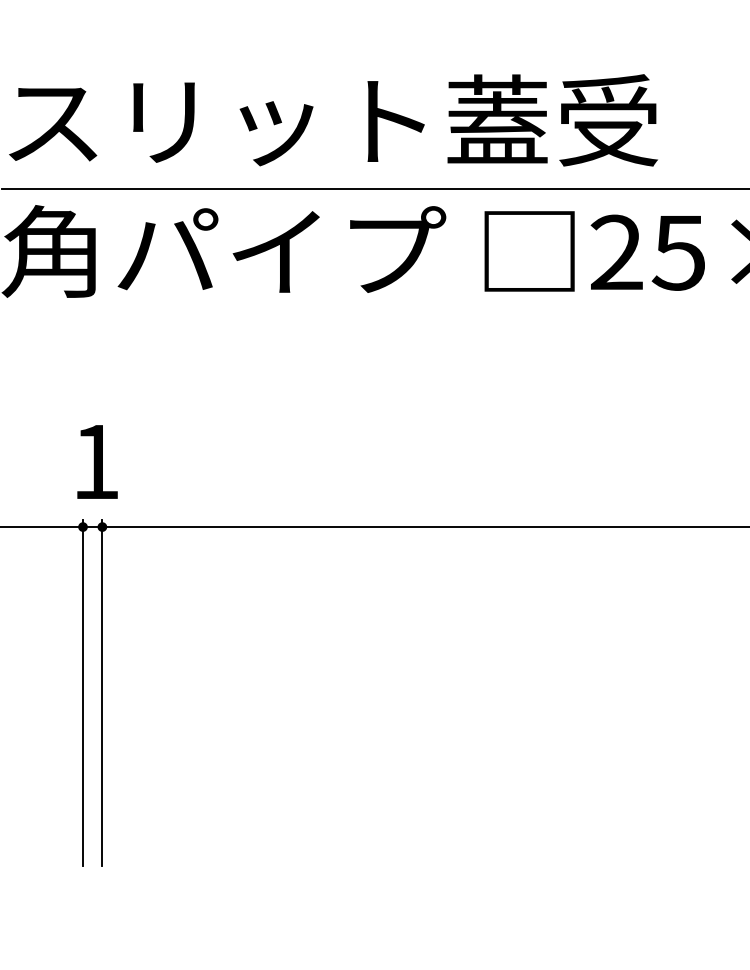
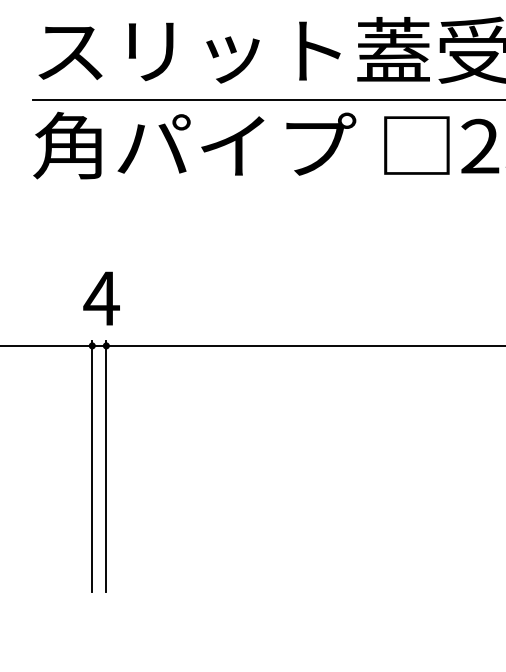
text: (95, 461) -> (101, 298), 1 -> 4

